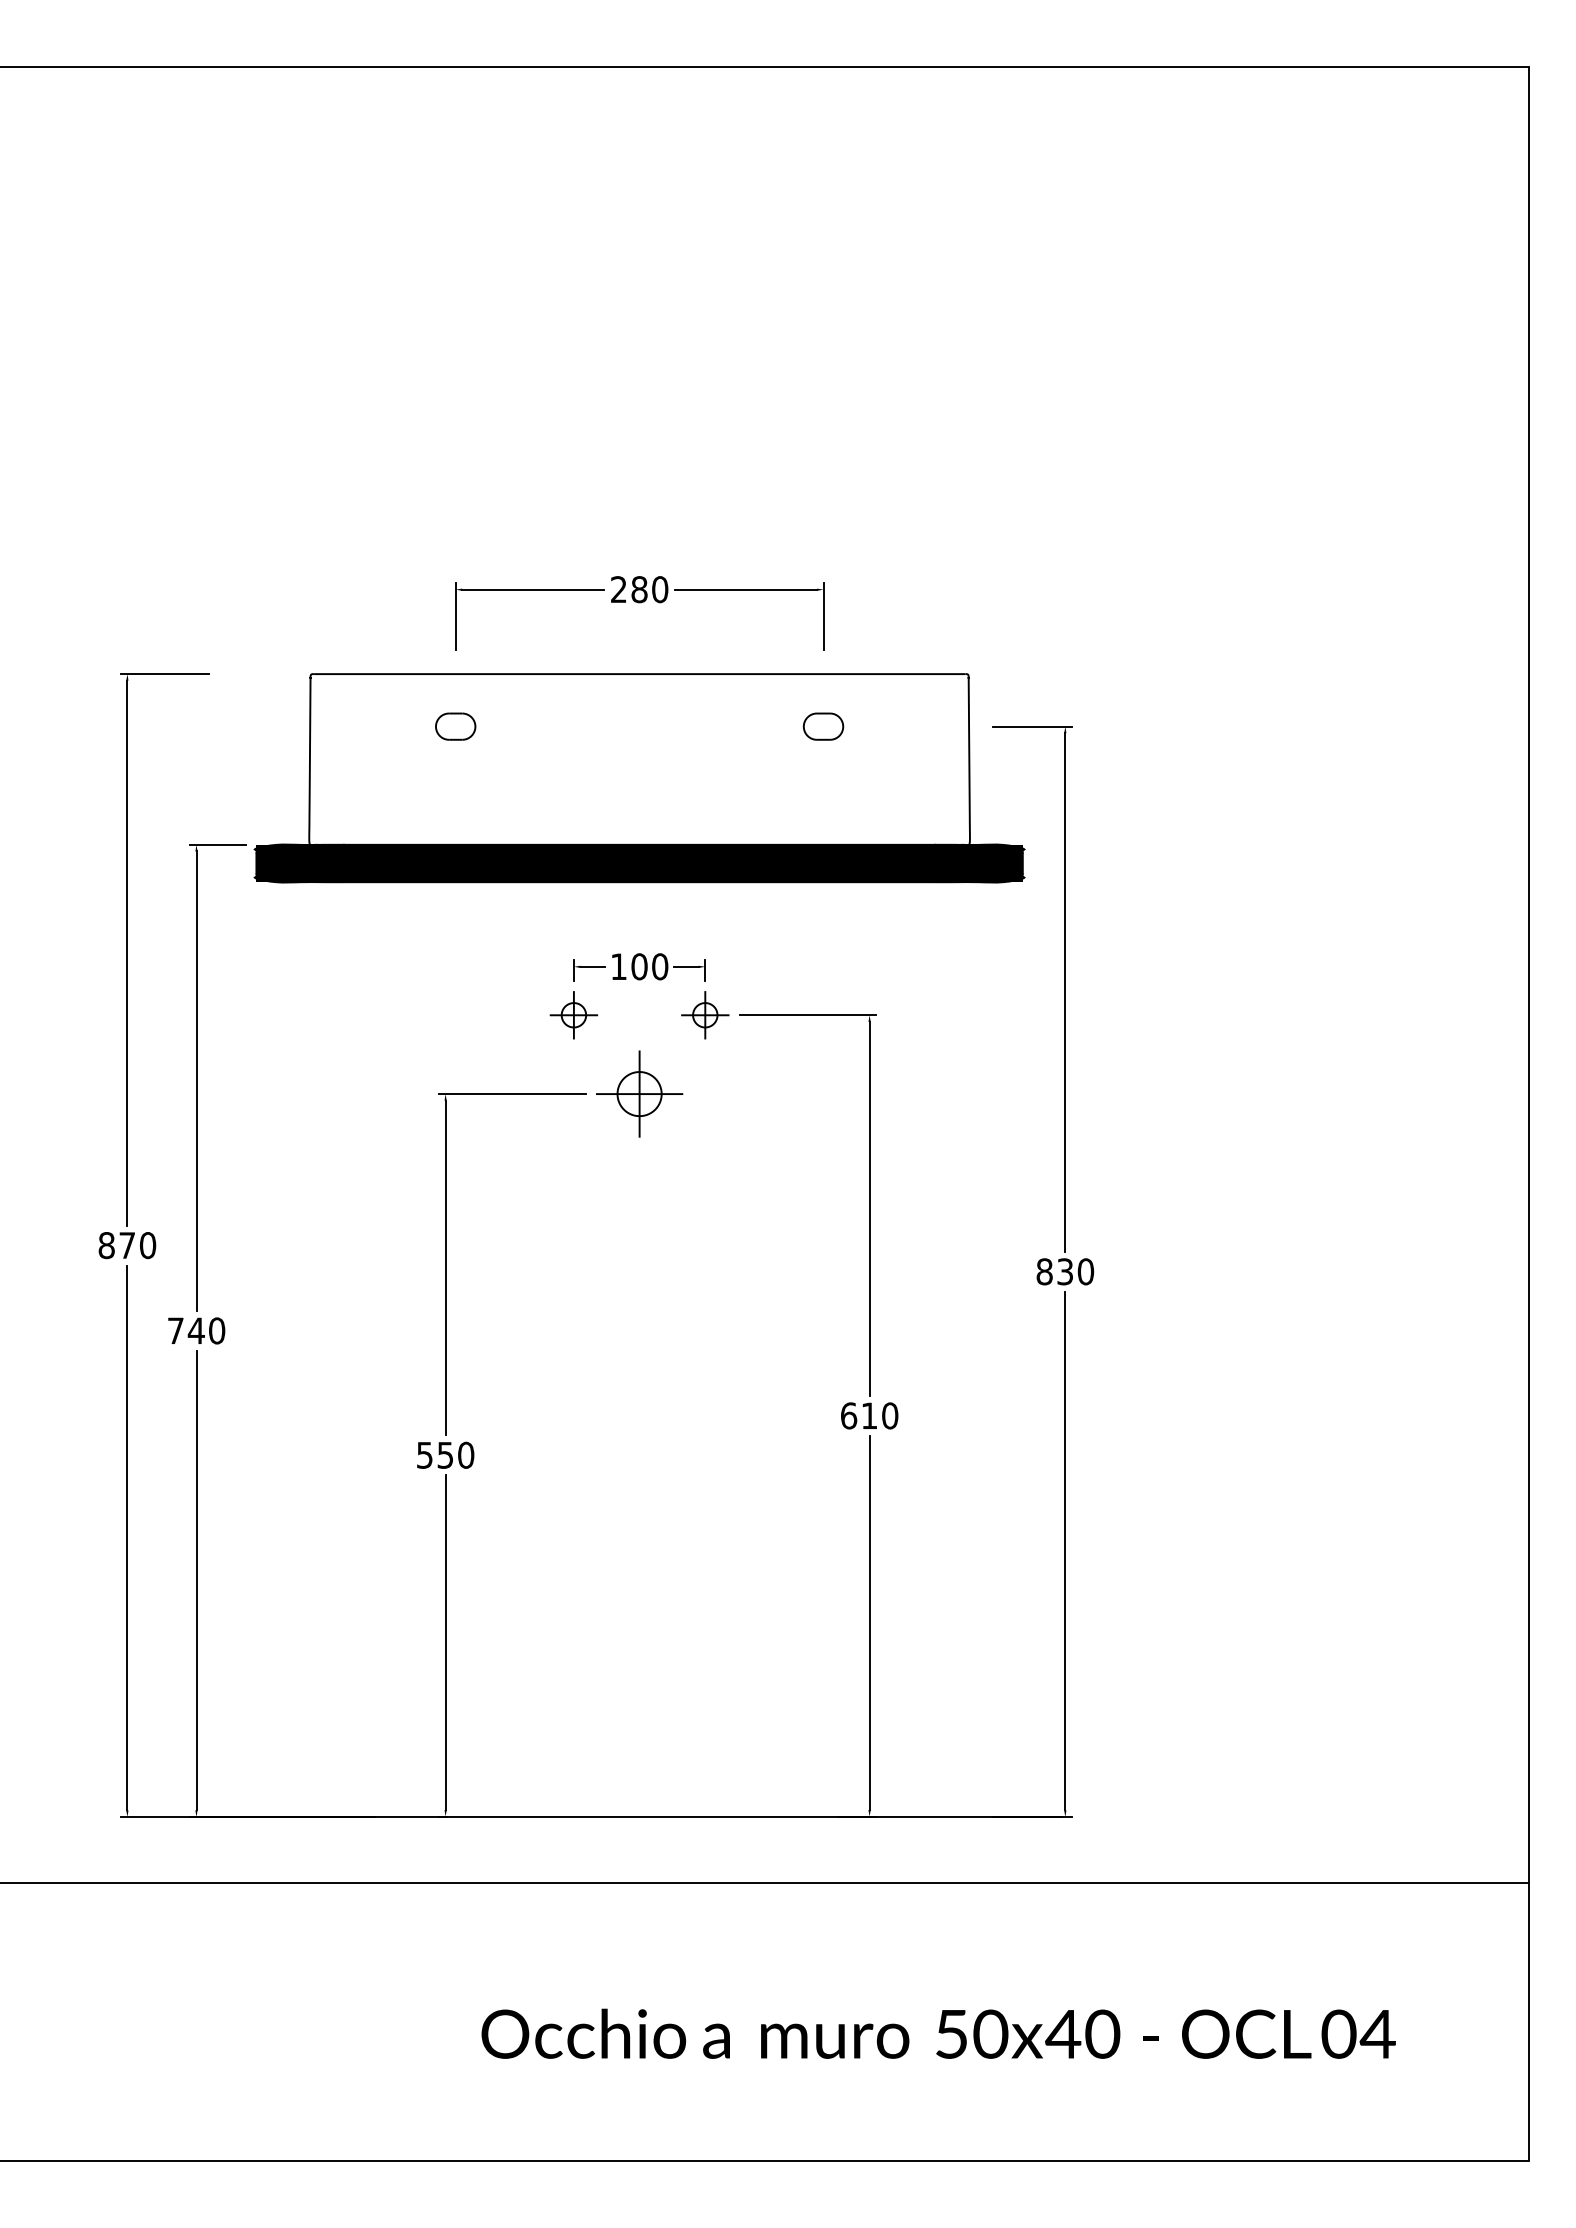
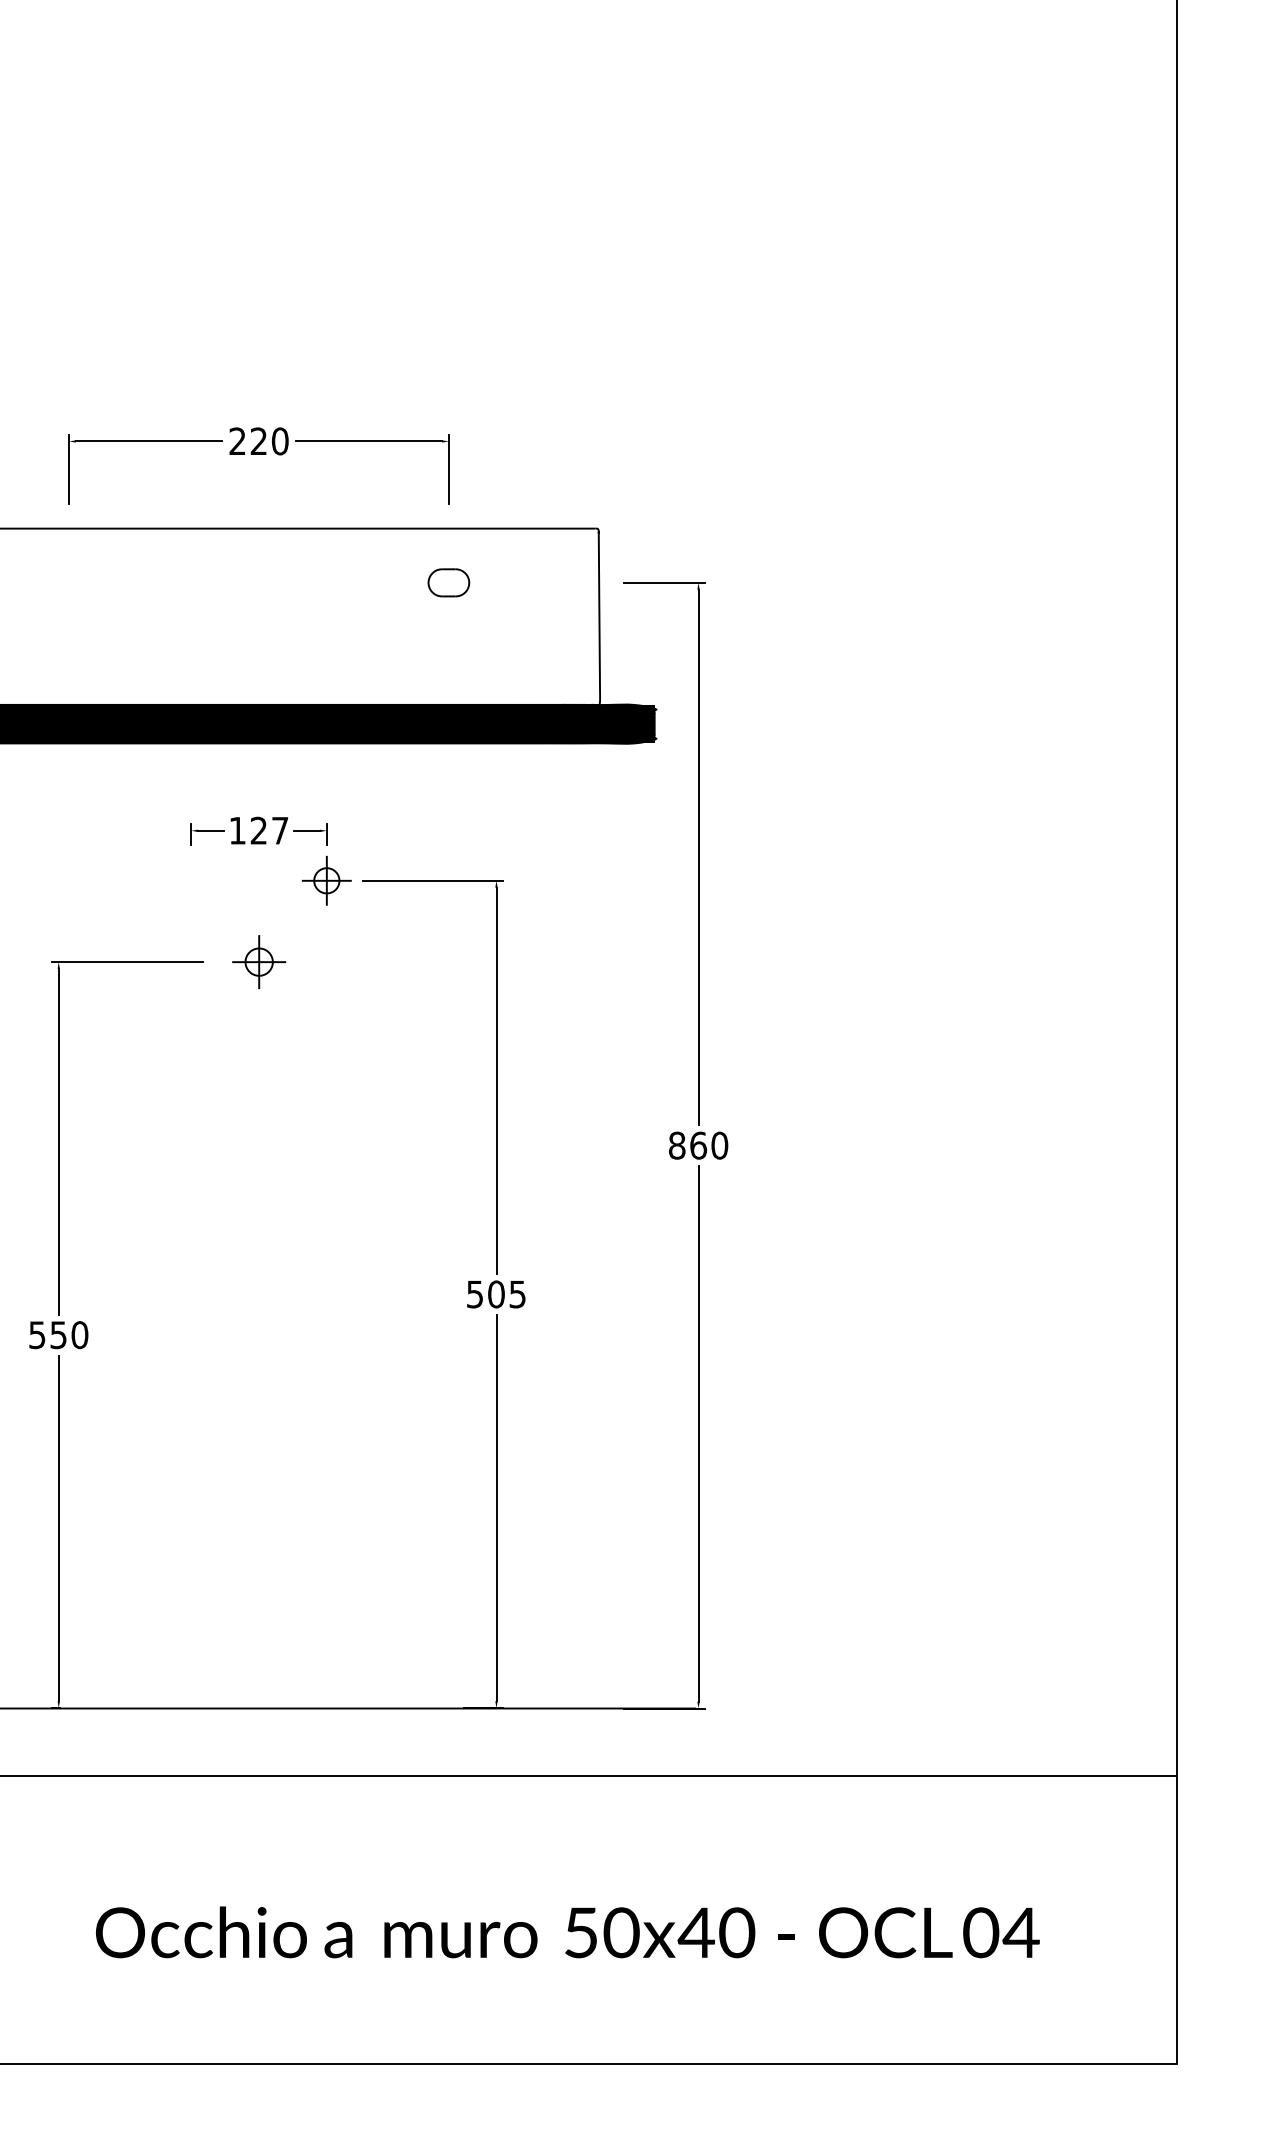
text: (639, 589) -> (258, 441), 280 -> 220
part: (455, 726) -> (68, 582), removed
text: (649, 966) -> (269, 830), 100 -> 127
part: (573, 1015) -> (190, 881), removed
part: (639, 1093) -> (258, 961), size x0.6
text: (1065, 1271) -> (698, 1145), 830 -> 860
text: (869, 1415) -> (496, 1294), 610 -> 505

